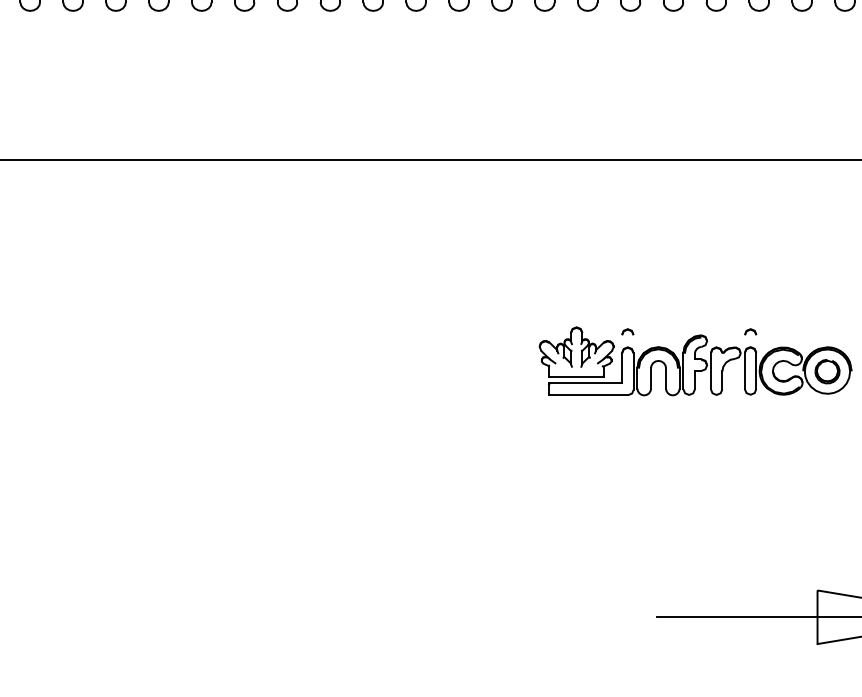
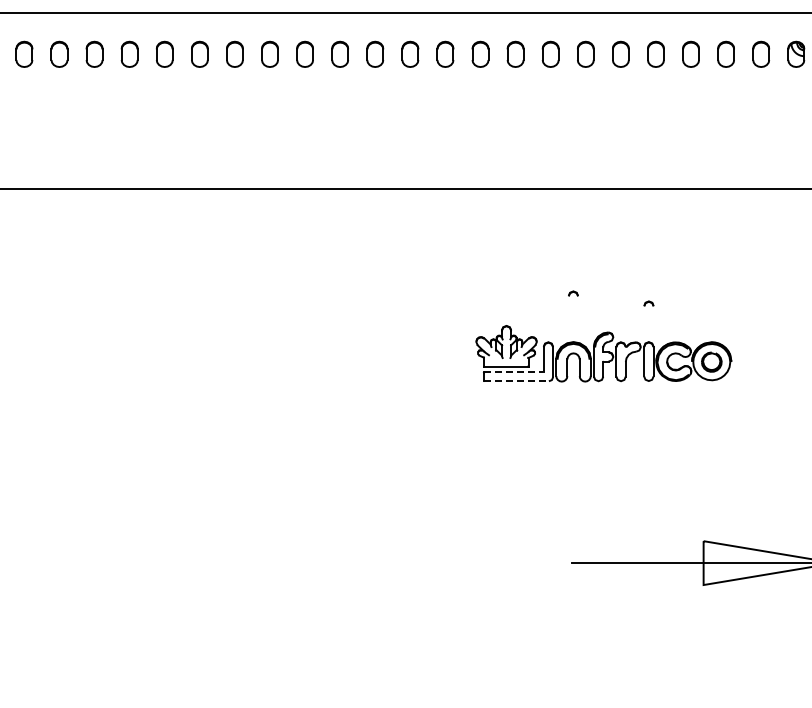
part: (627, 331) -> (573, 293), moved
part: (750, 331) -> (648, 303), moved
line: (585, 383) -> (513, 371), solid -> dashed
line: (588, 395) -> (516, 381), solid -> dashed

